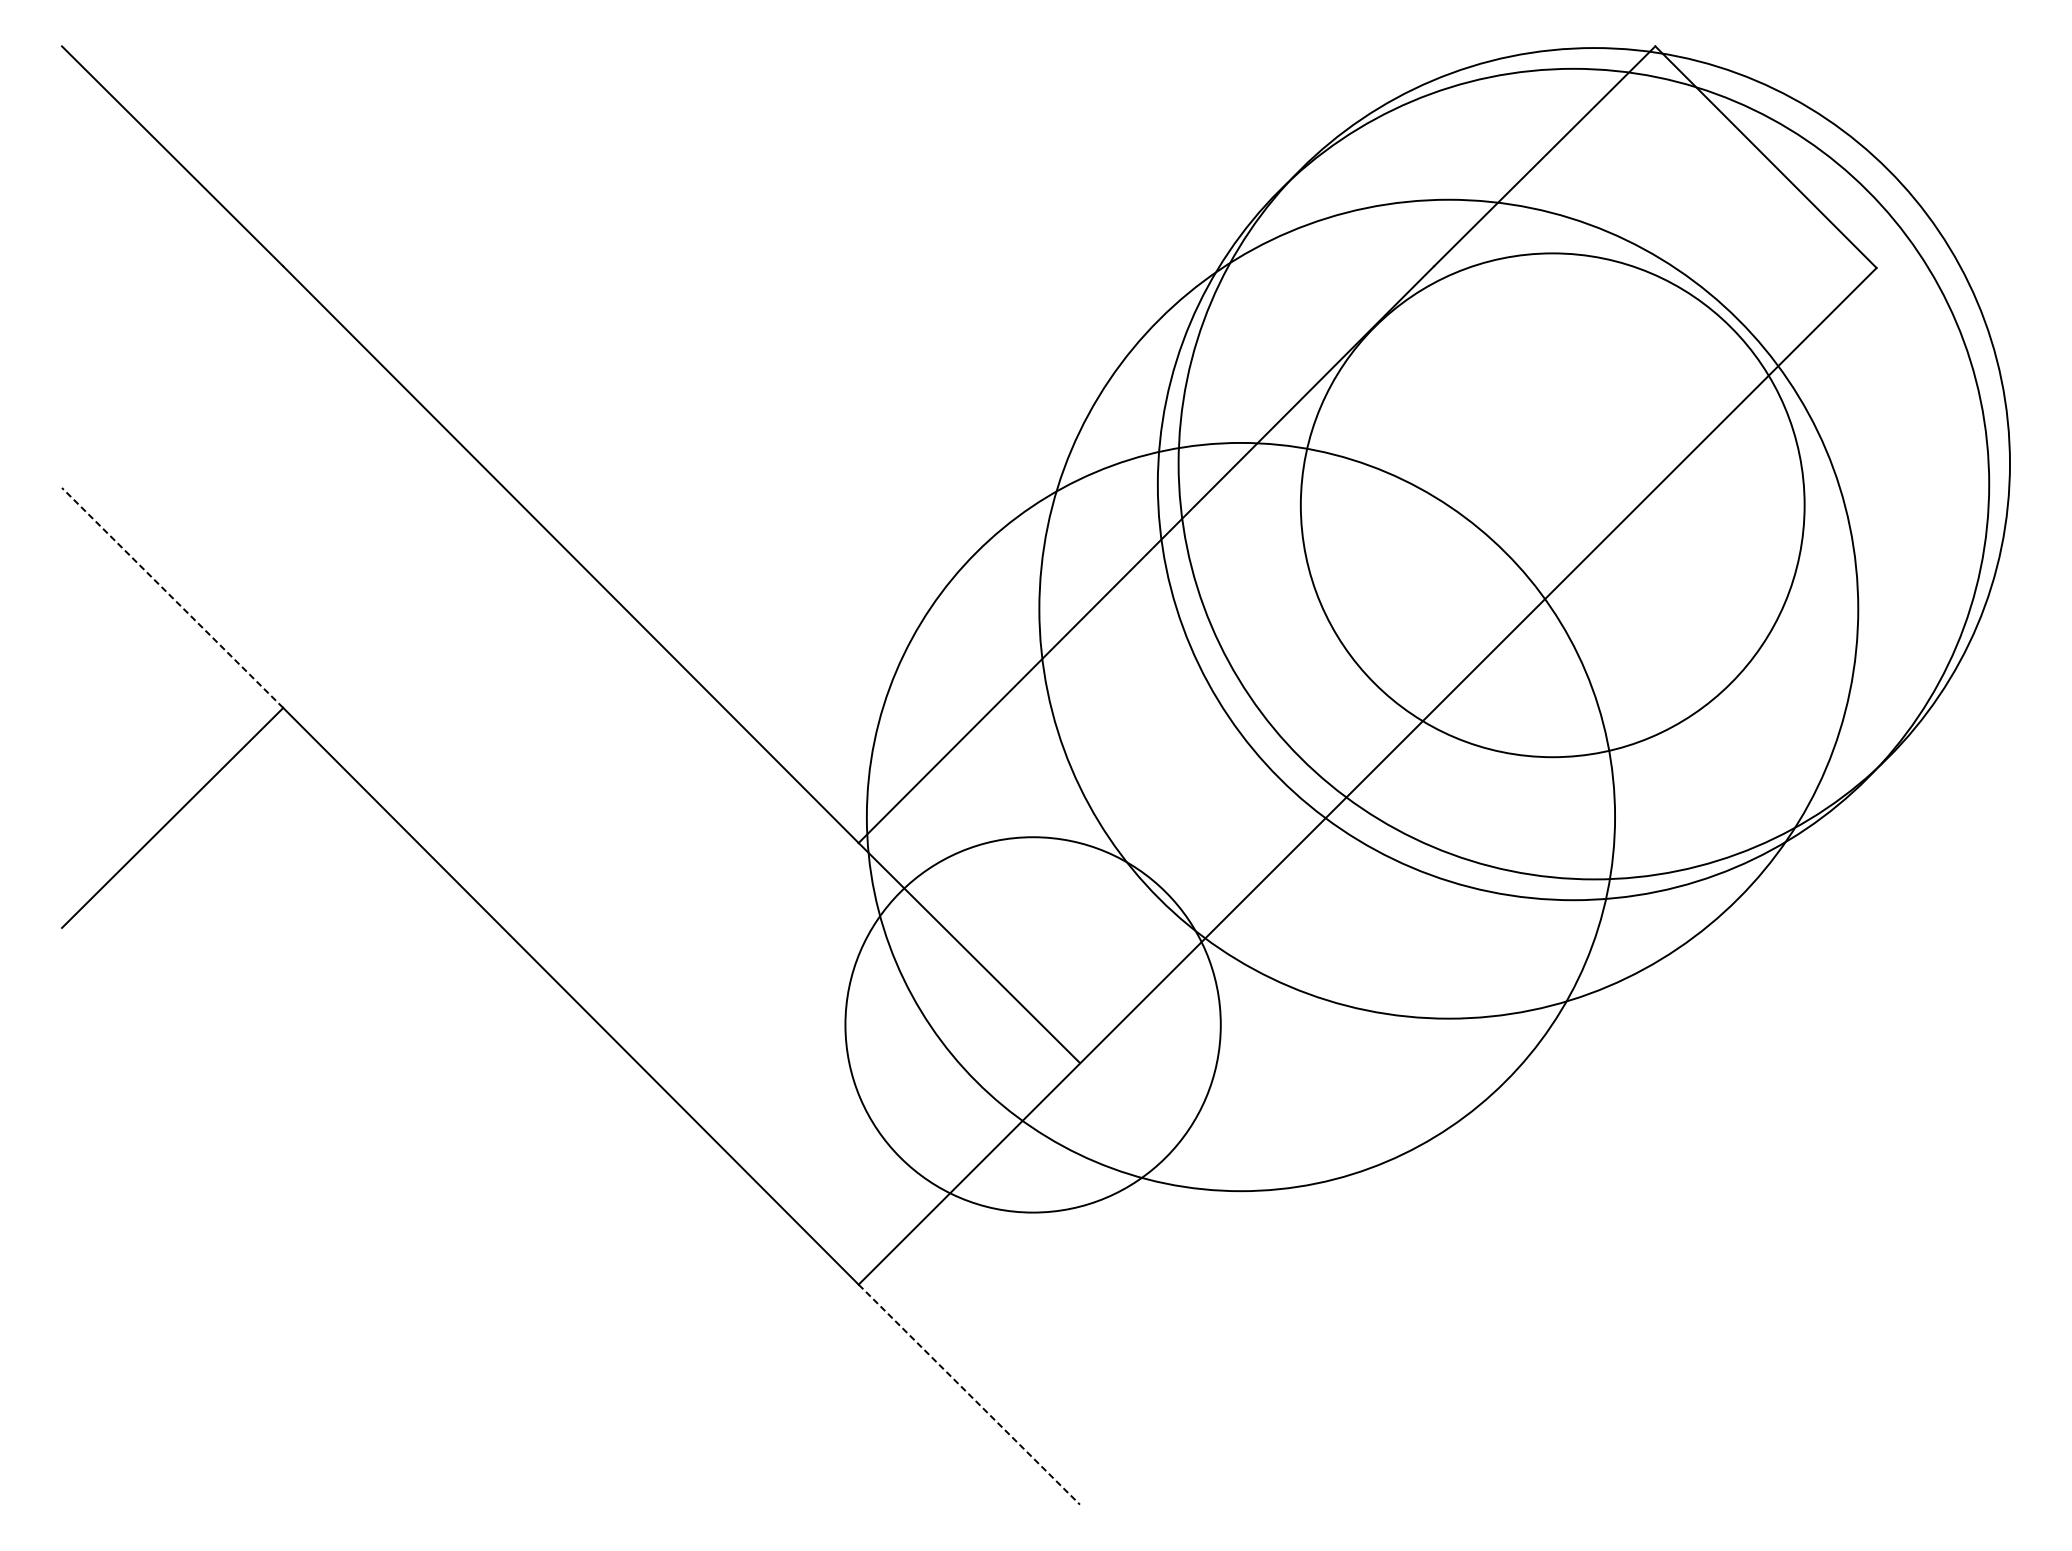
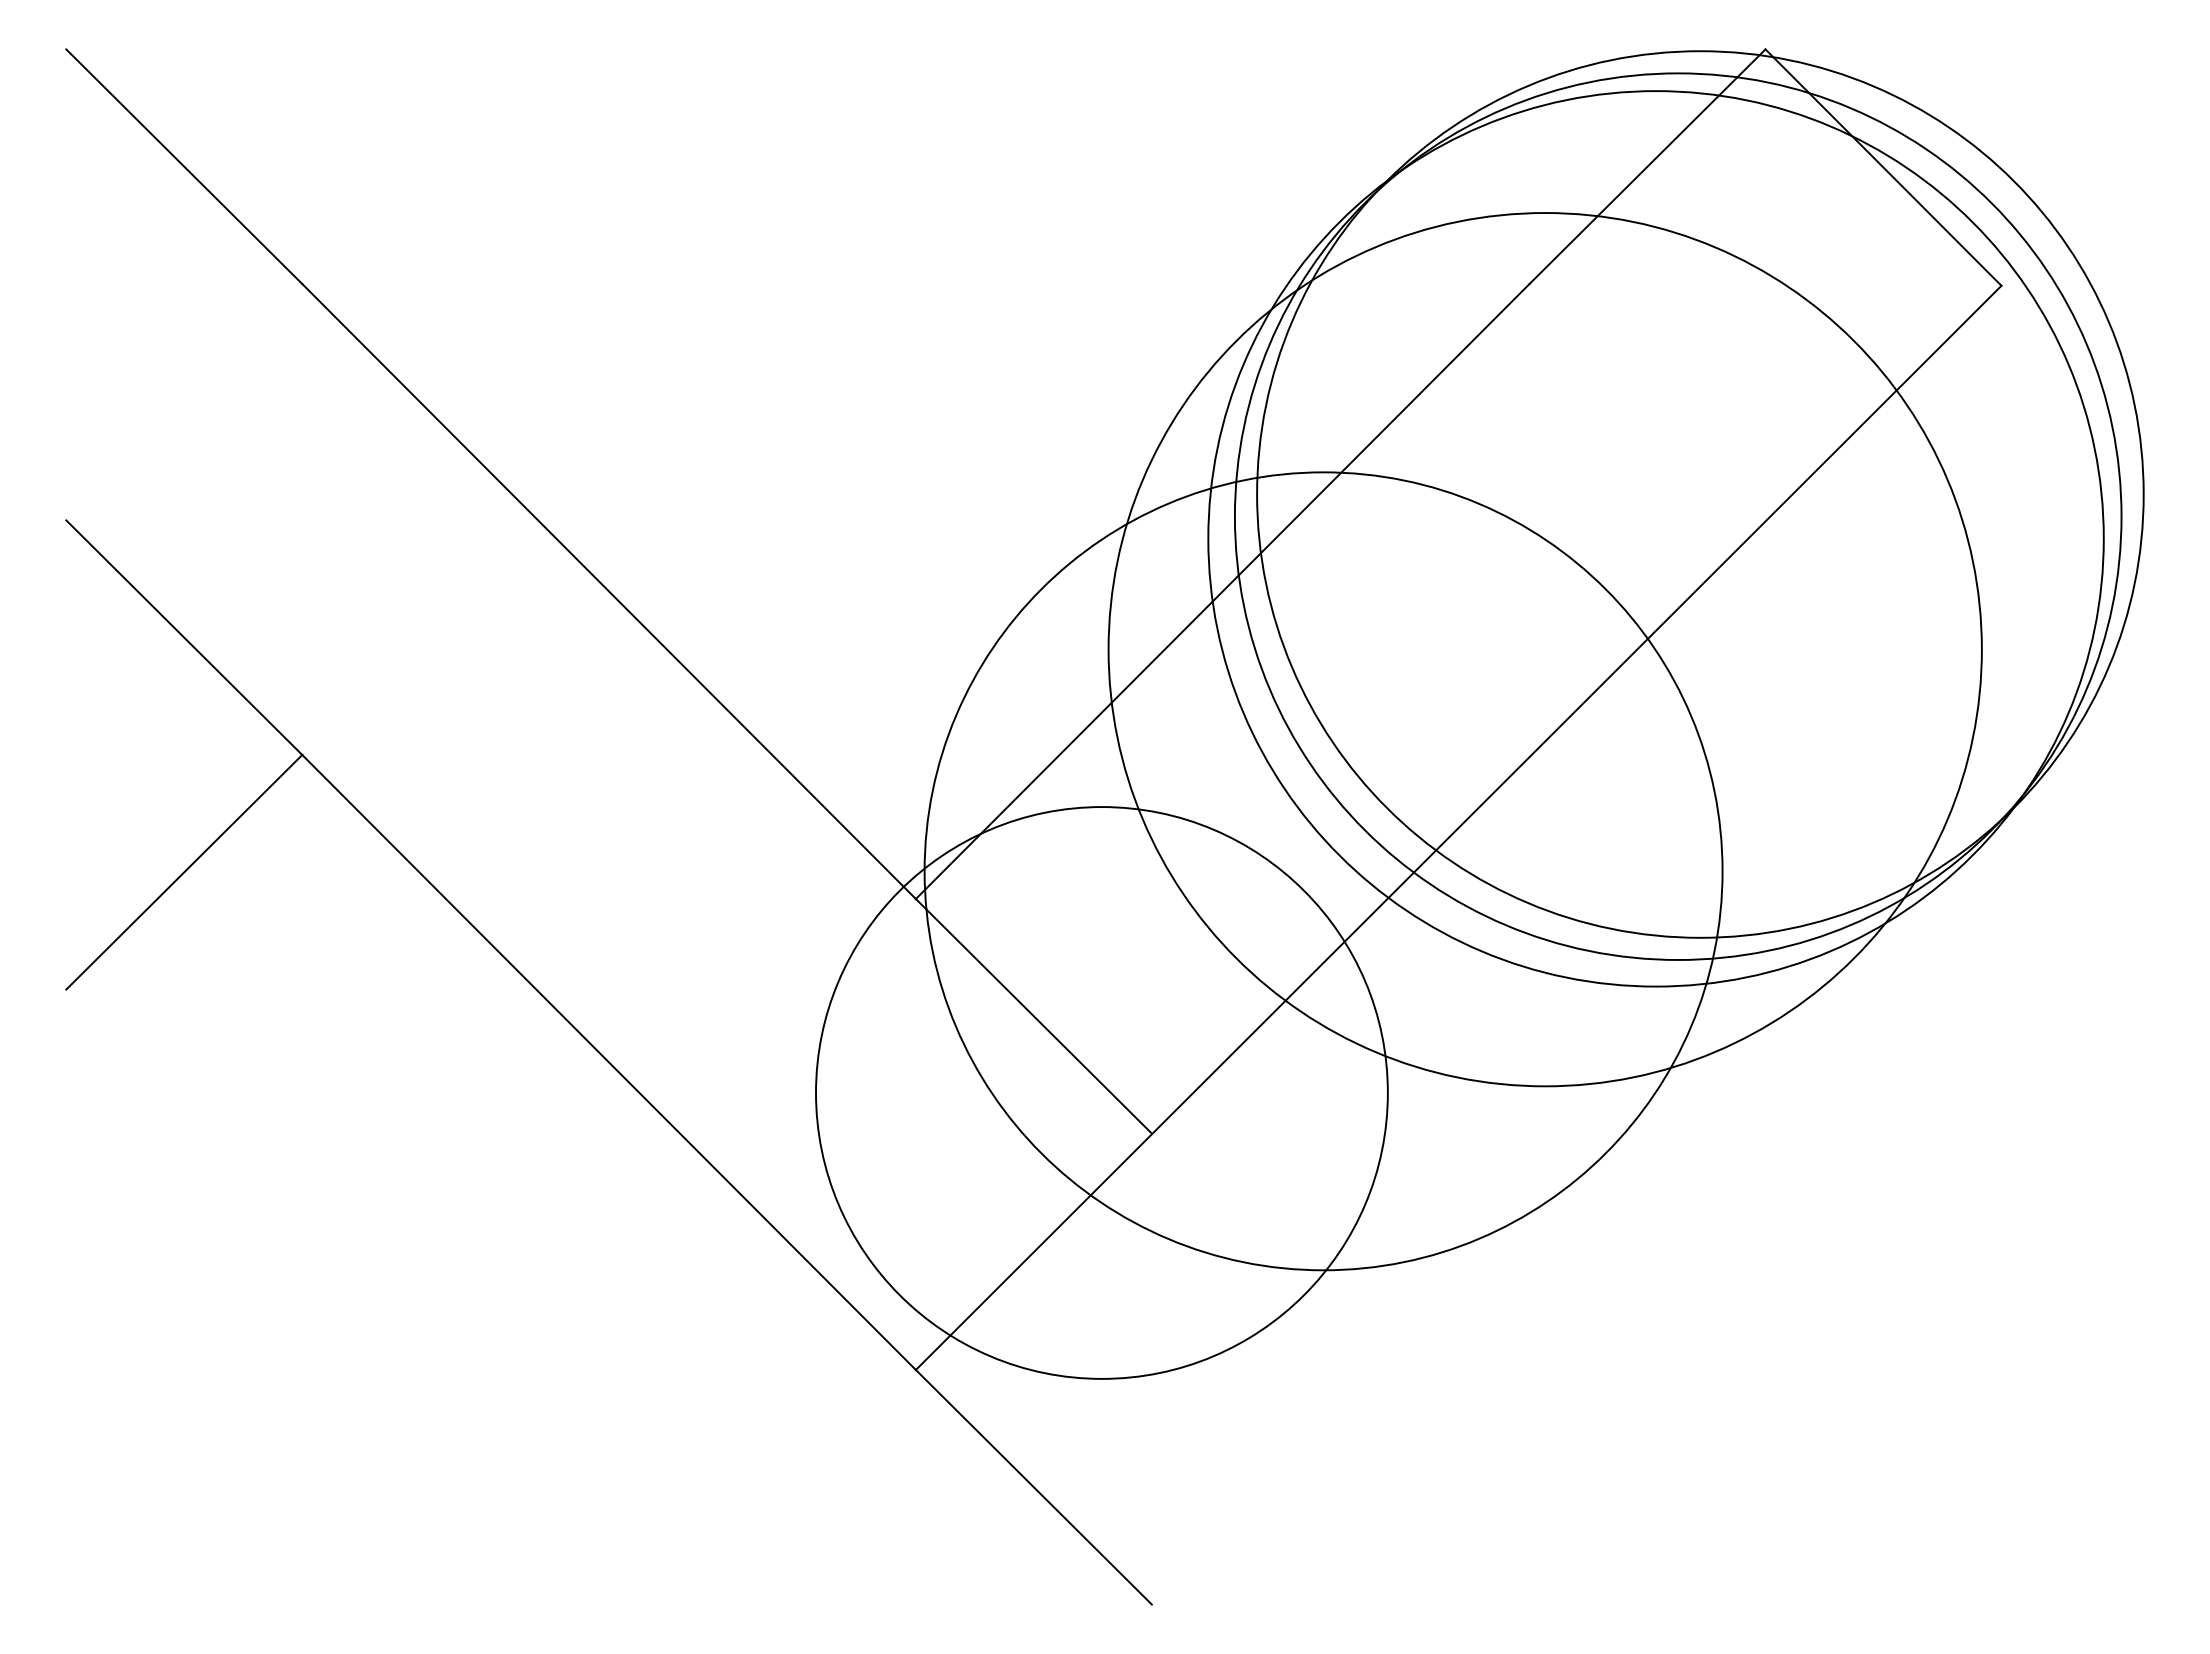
circle: (1552, 504) -> (1655, 538), size x1.67
line: (171, 597) -> (183, 637), dashed -> solid
circle: (1032, 1024) -> (1101, 1092), size x1.43
line: (969, 1394) -> (1034, 1487), dashed -> solid

